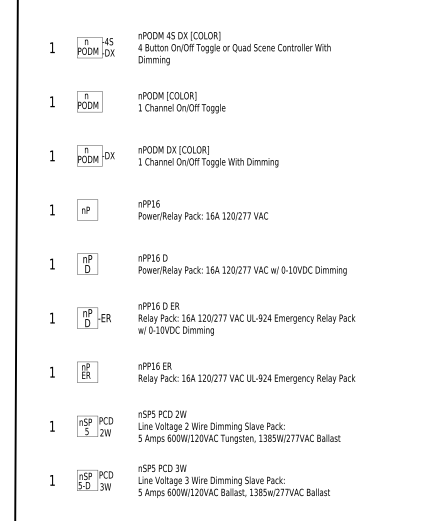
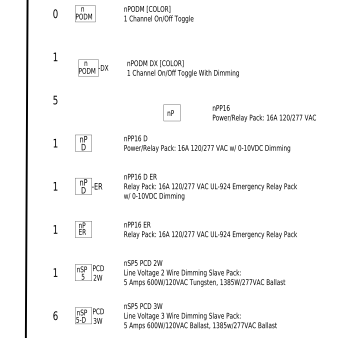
text: (51, 101) -> (54, 13), 1 -> 0
text: (177, 156) -> (158, 68), moved
text: (51, 209) -> (54, 99), 1 -> 5
text: (172, 210) -> (239, 113), moved
text: (52, 479) -> (55, 315), 1 -> 6

